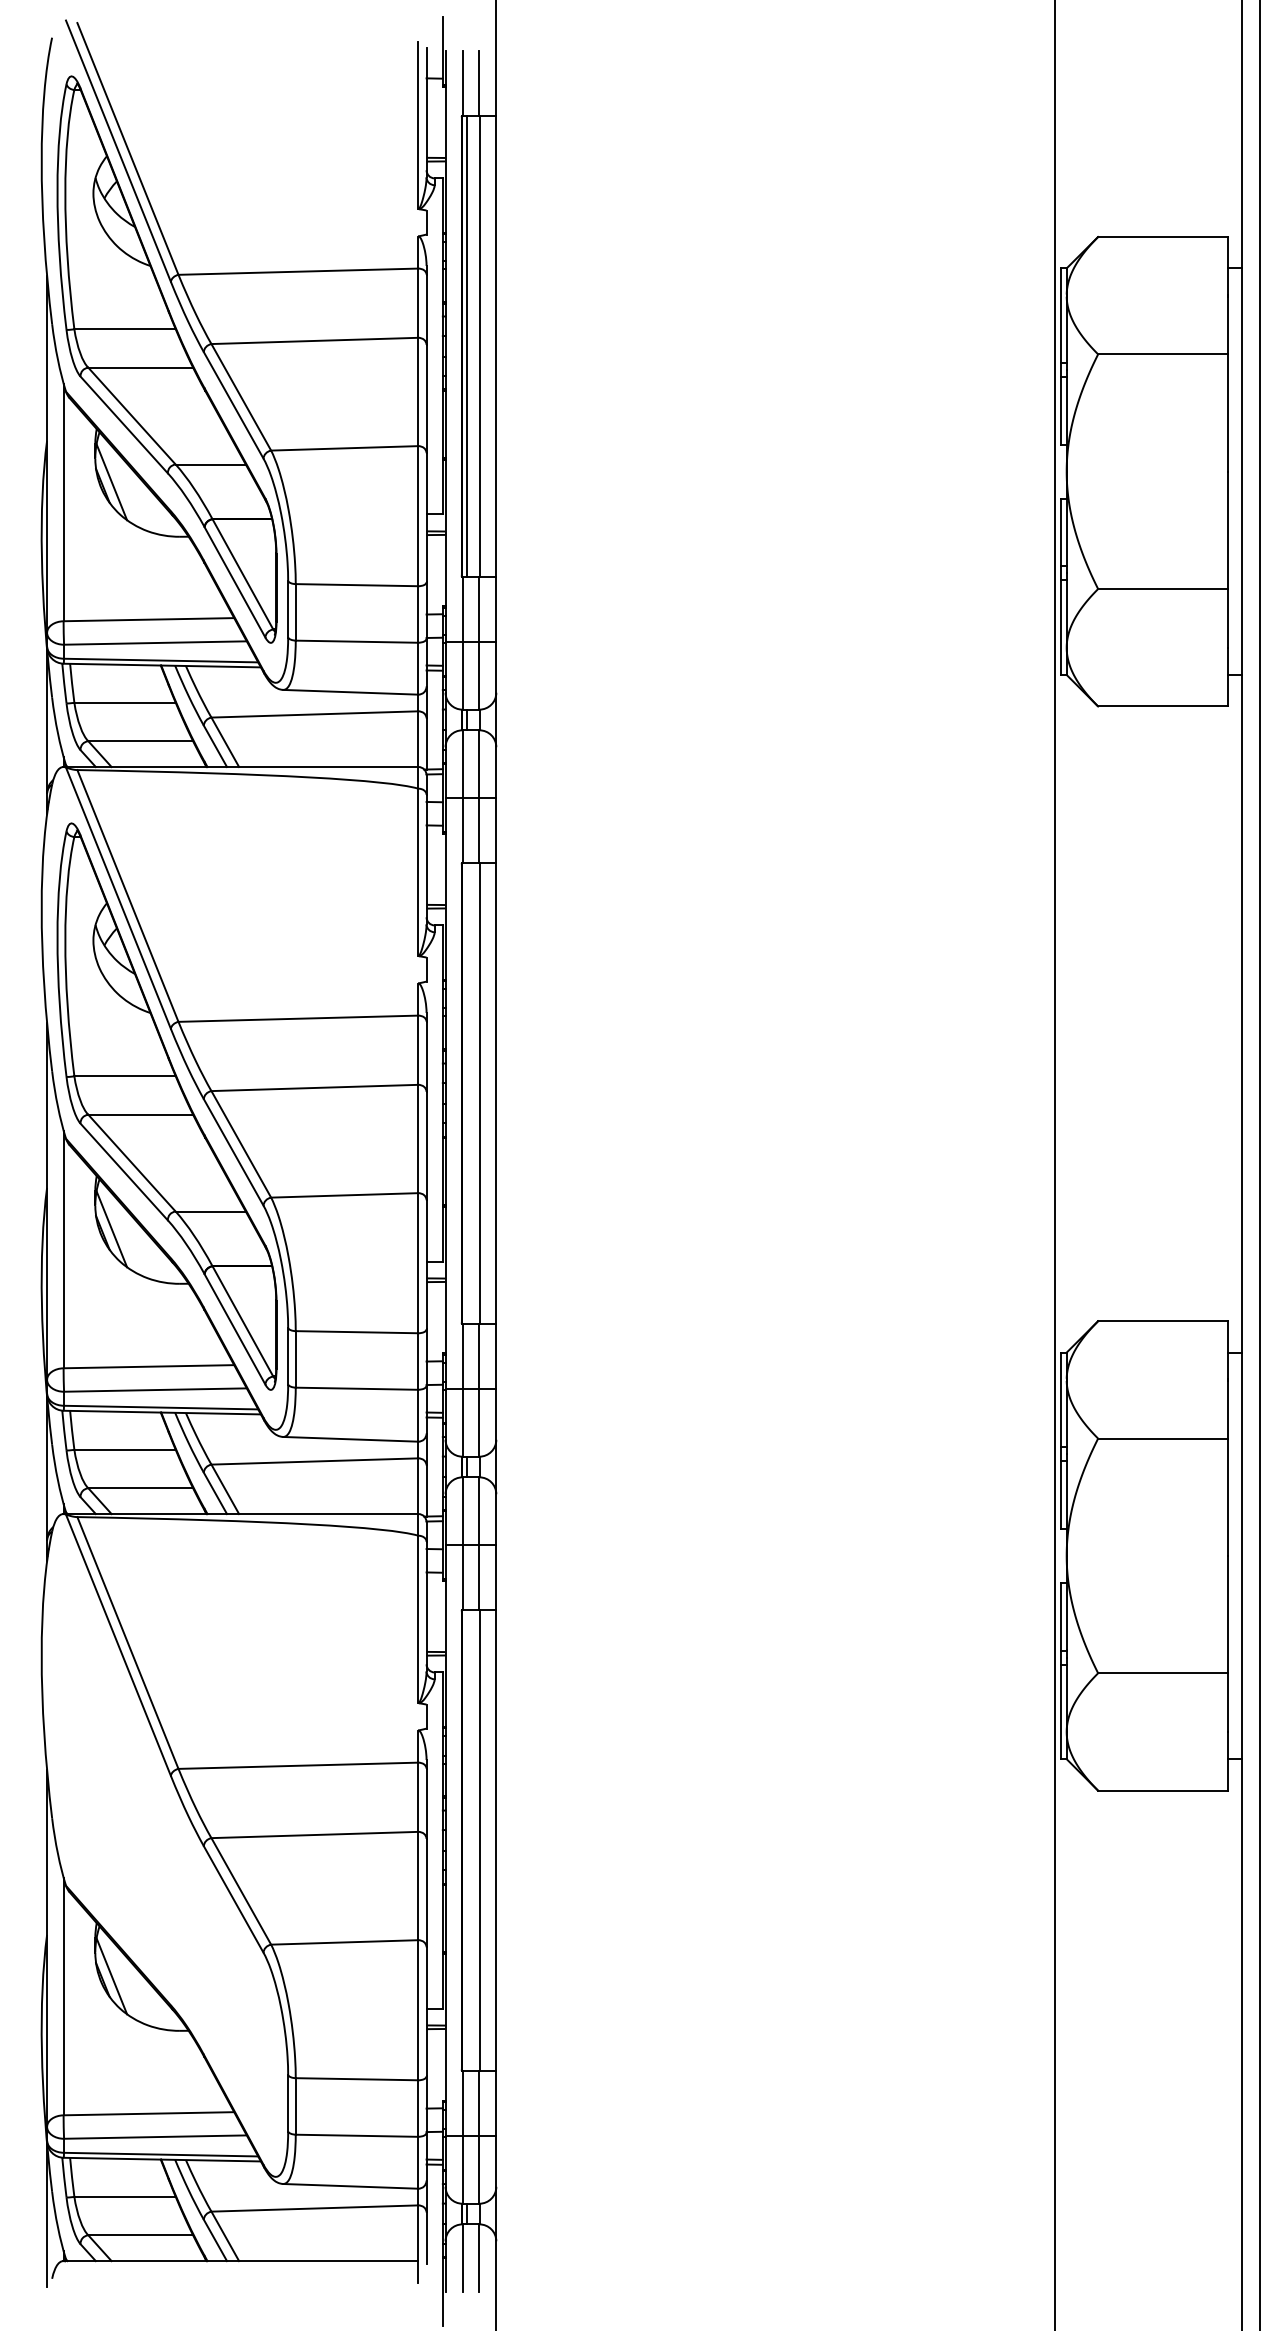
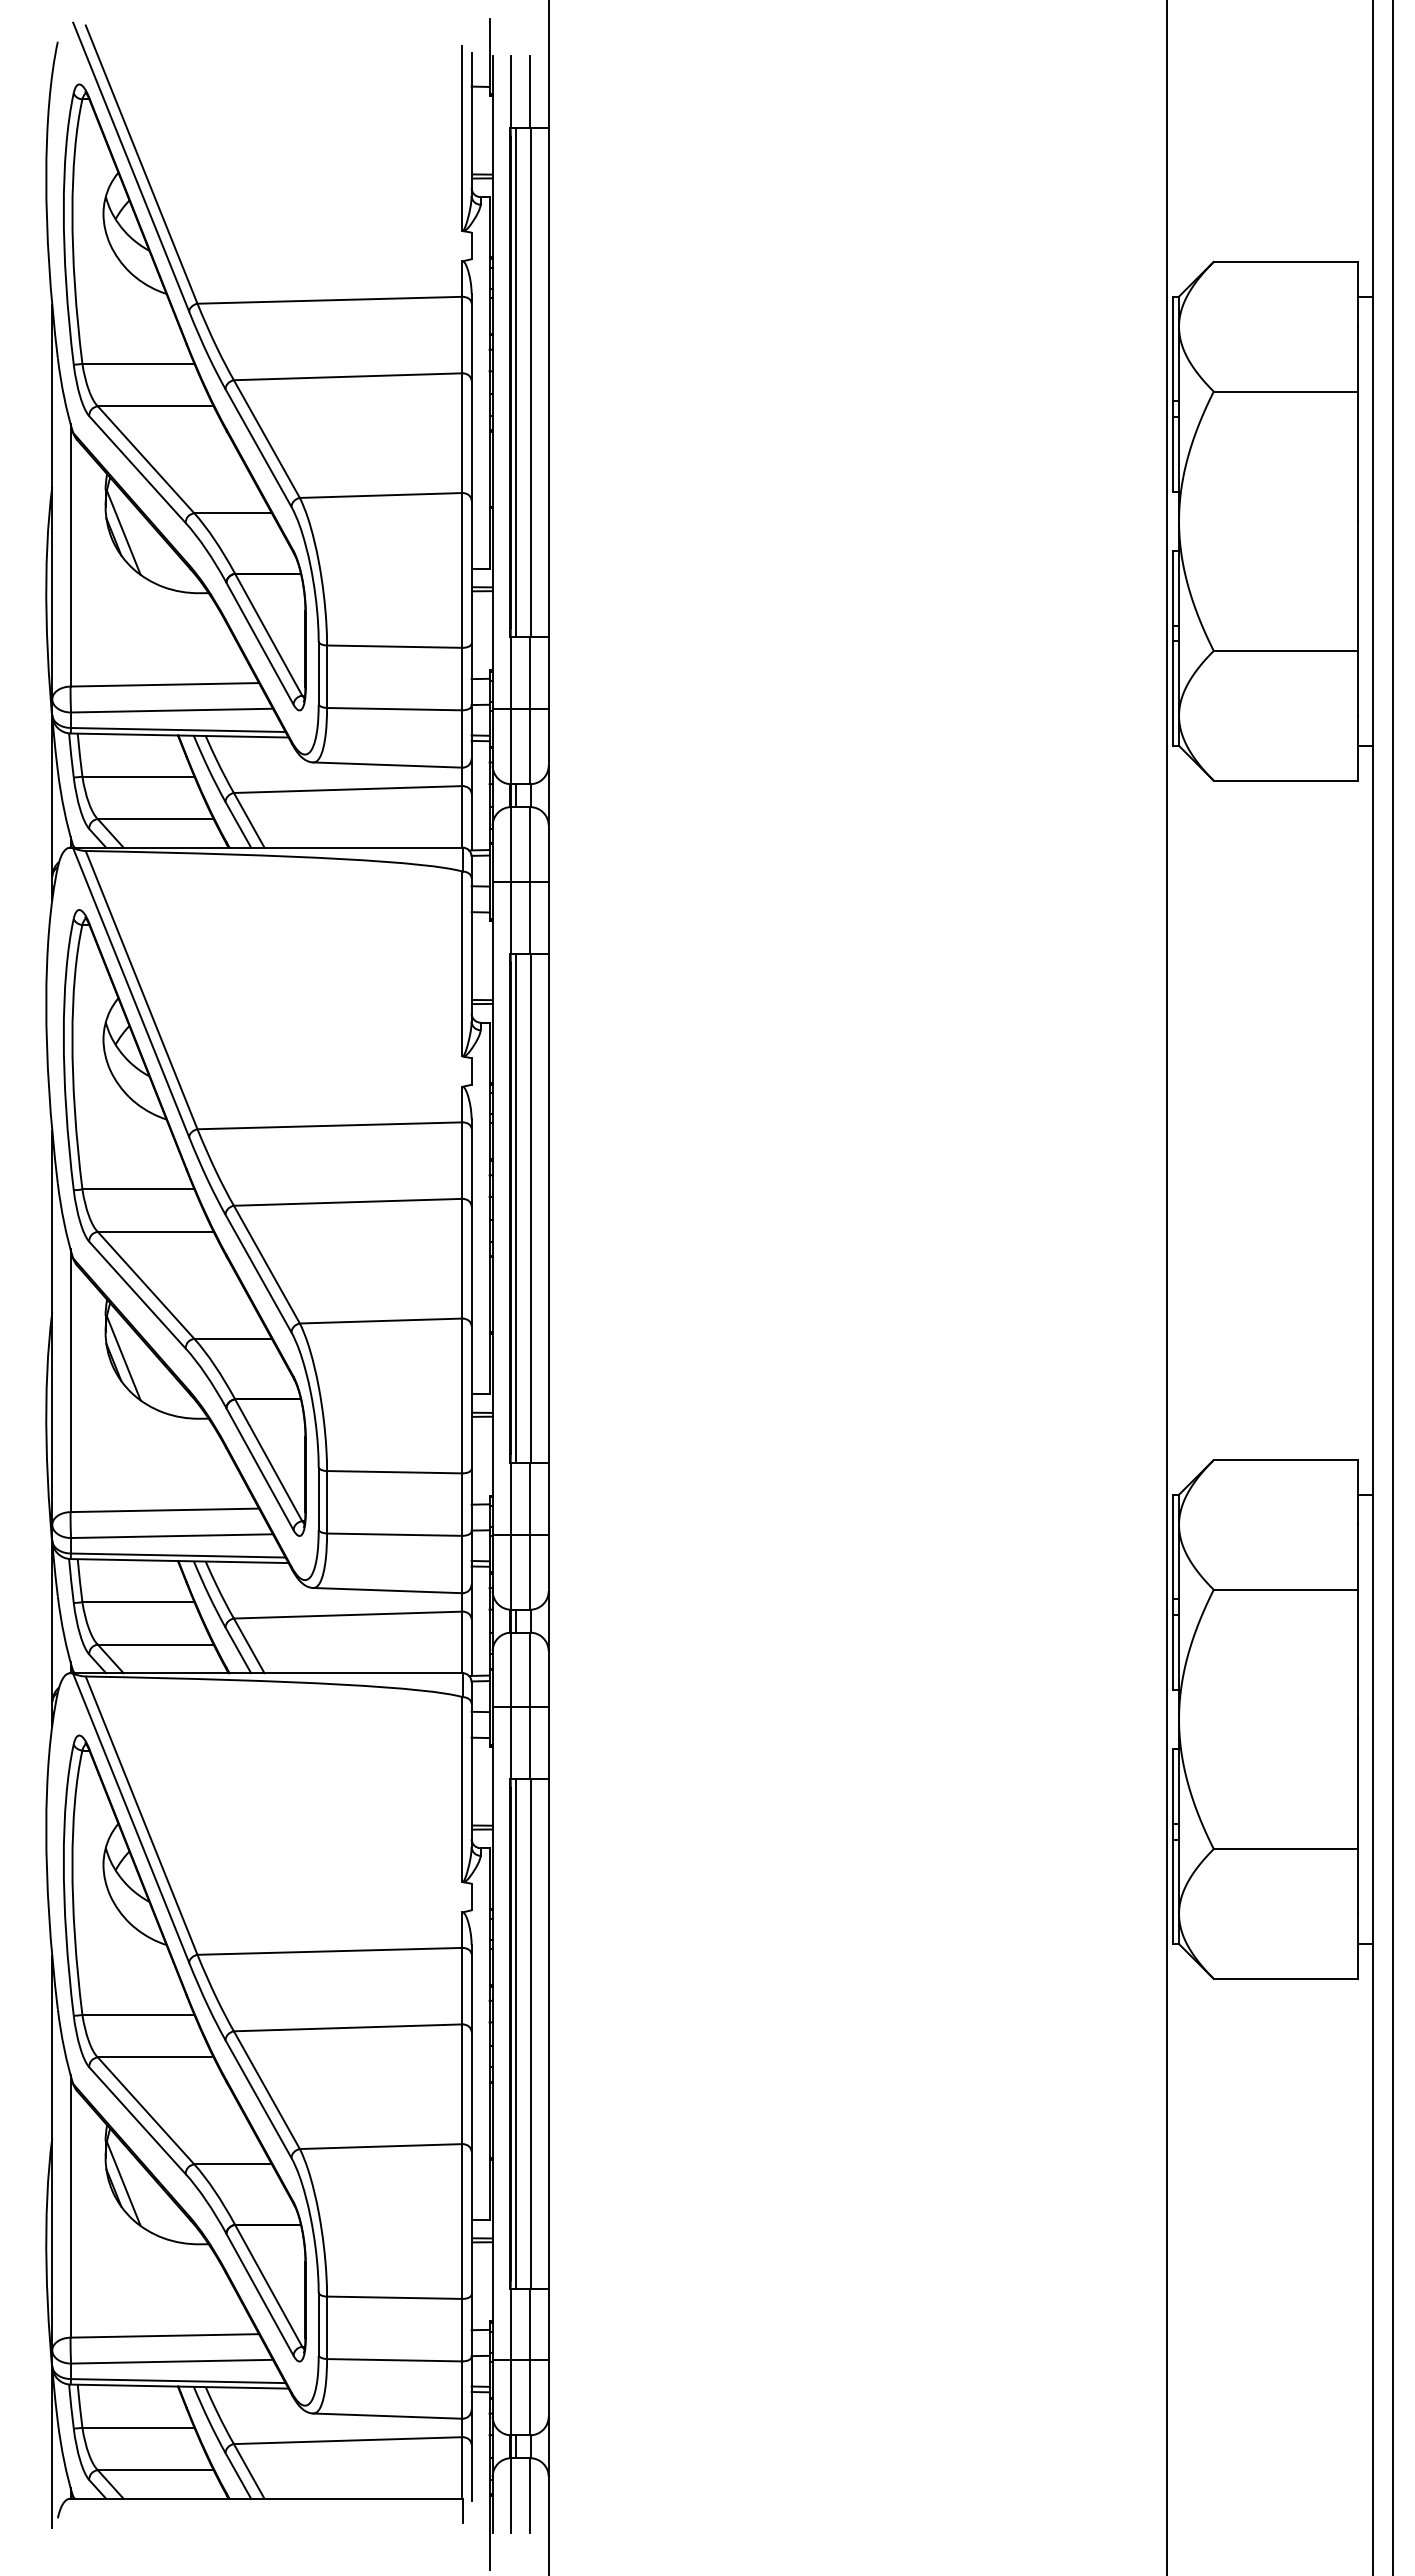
line: (467, 1093) -> (516, 1208), added
line: (467, 1840) -> (516, 2033), added
part: (166, 1853) -> (184, 2048), added

